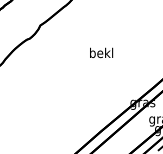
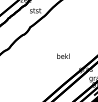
text: (101, 51) -> (63, 55), moved

